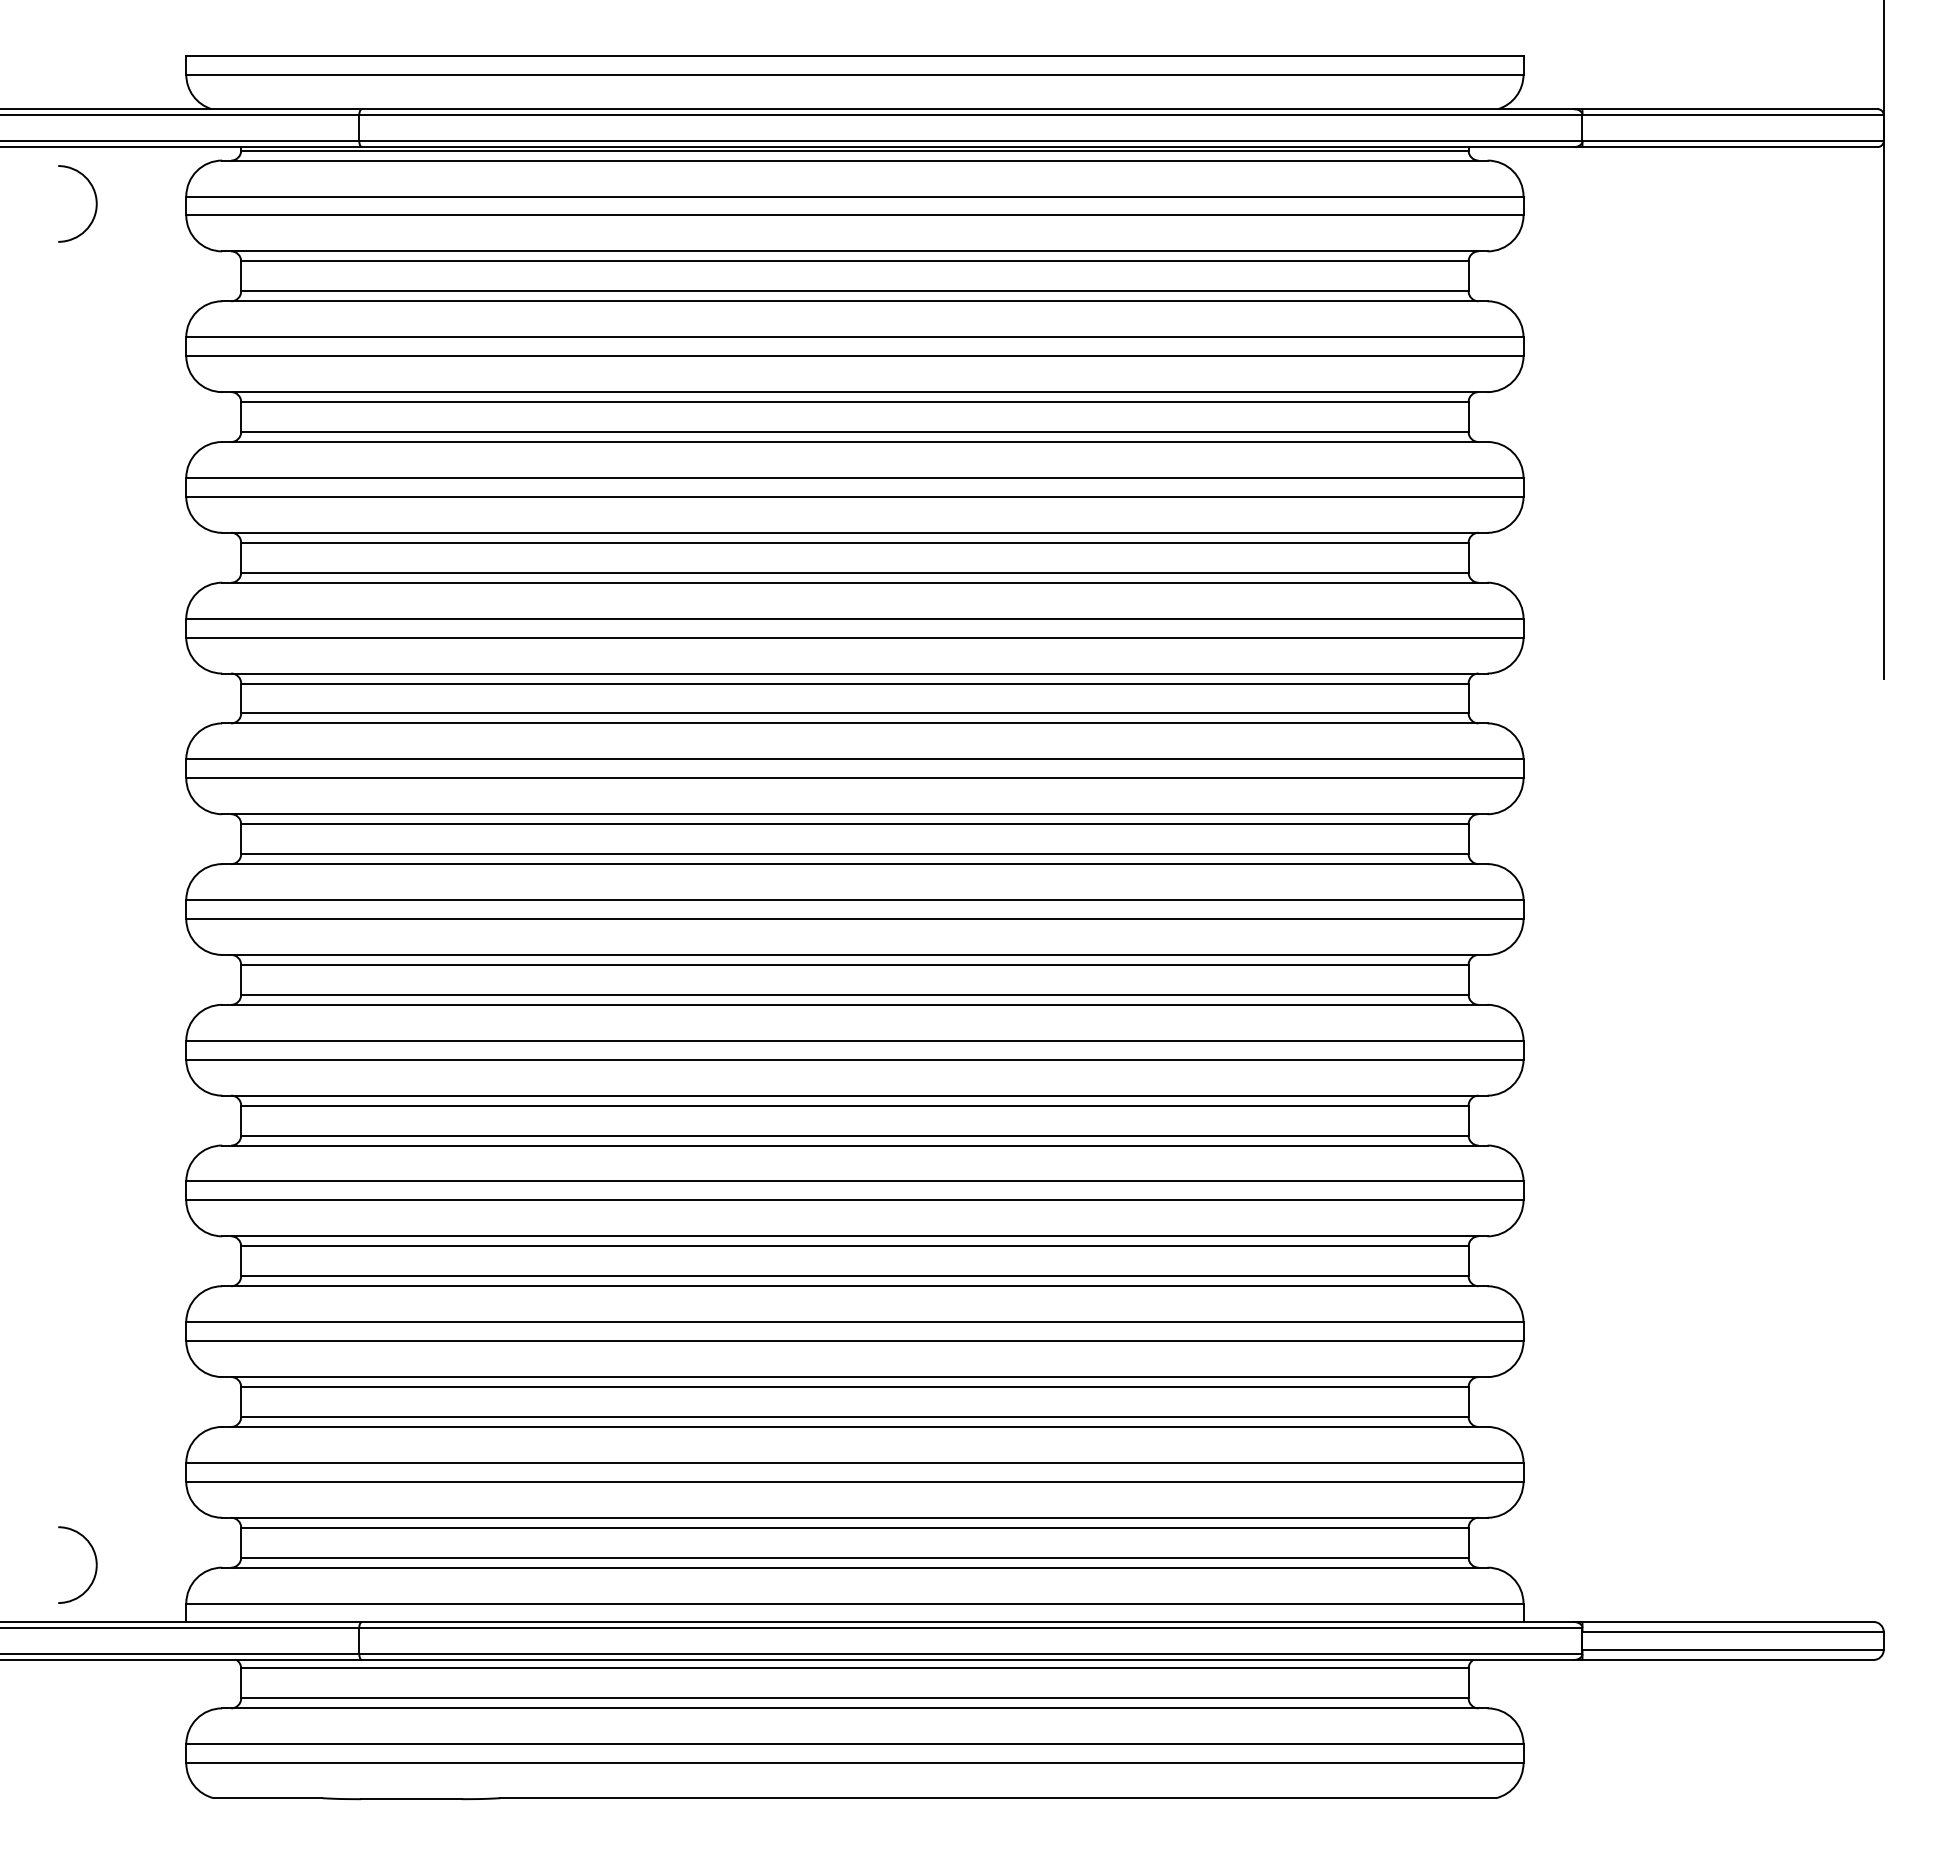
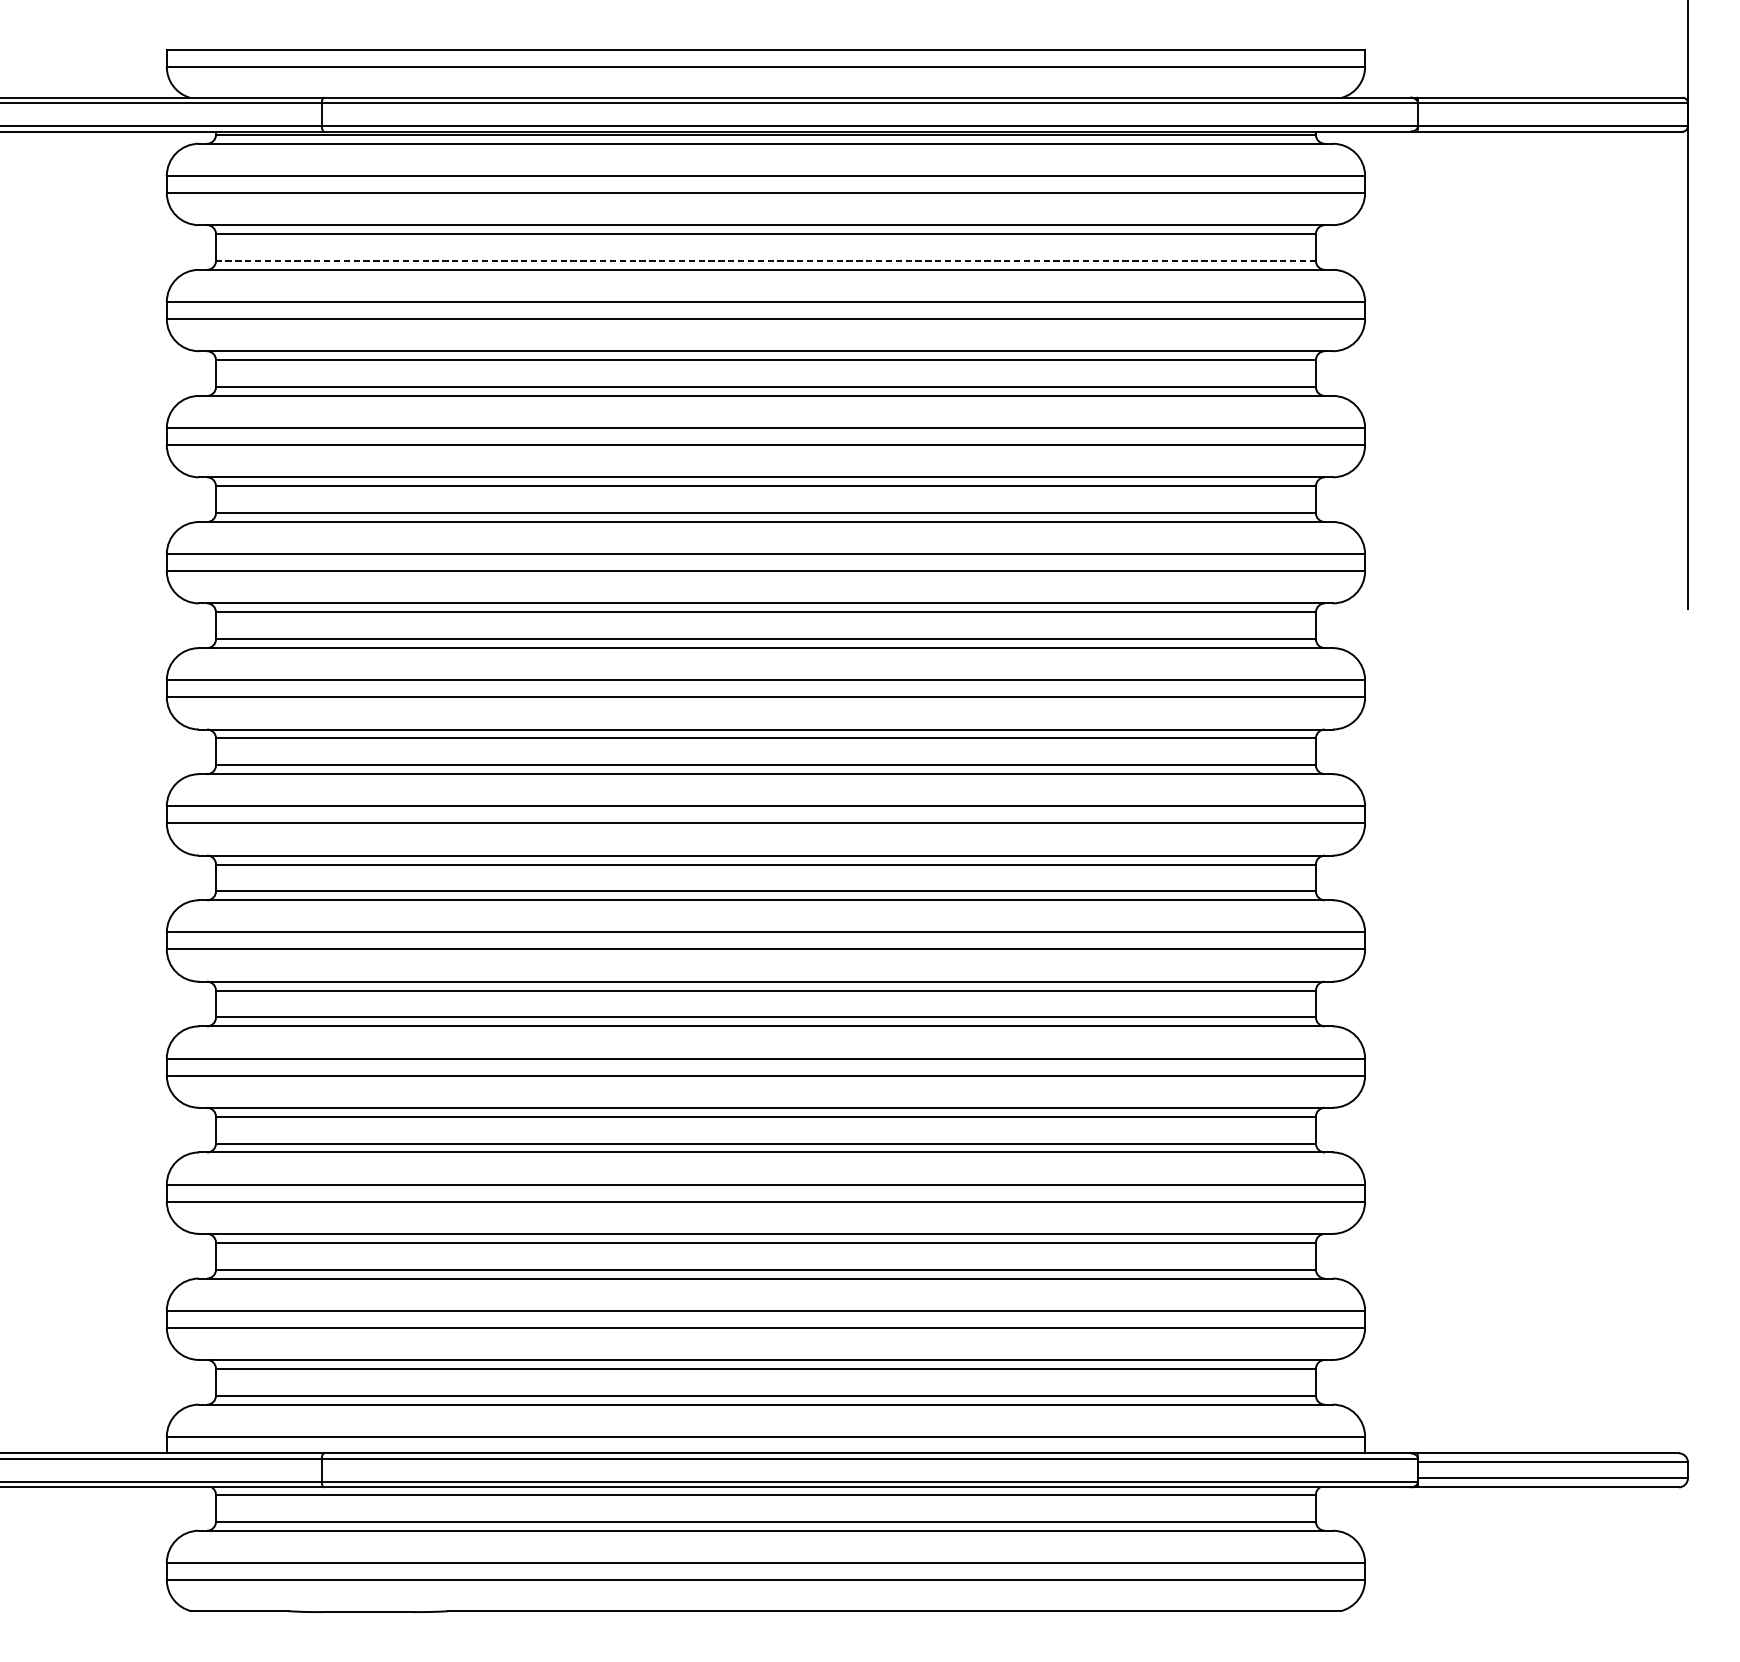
part: (95, 203) -> (85, 182), removed
line: (854, 291) -> (765, 261), solid -> dashed
part: (95, 1564) -> (85, 1401), removed

